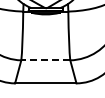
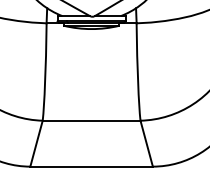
line: (45, 60) -> (91, 120), dashed -> solid

